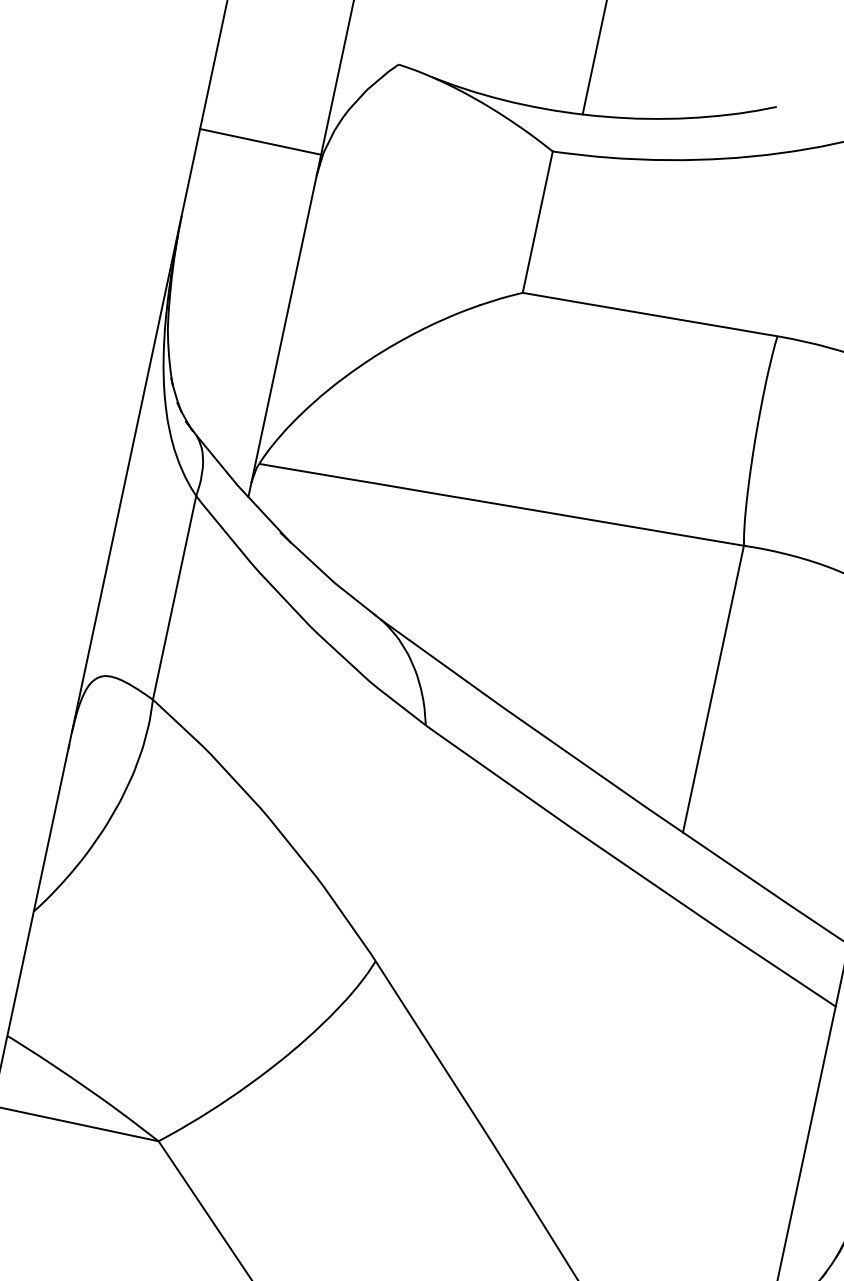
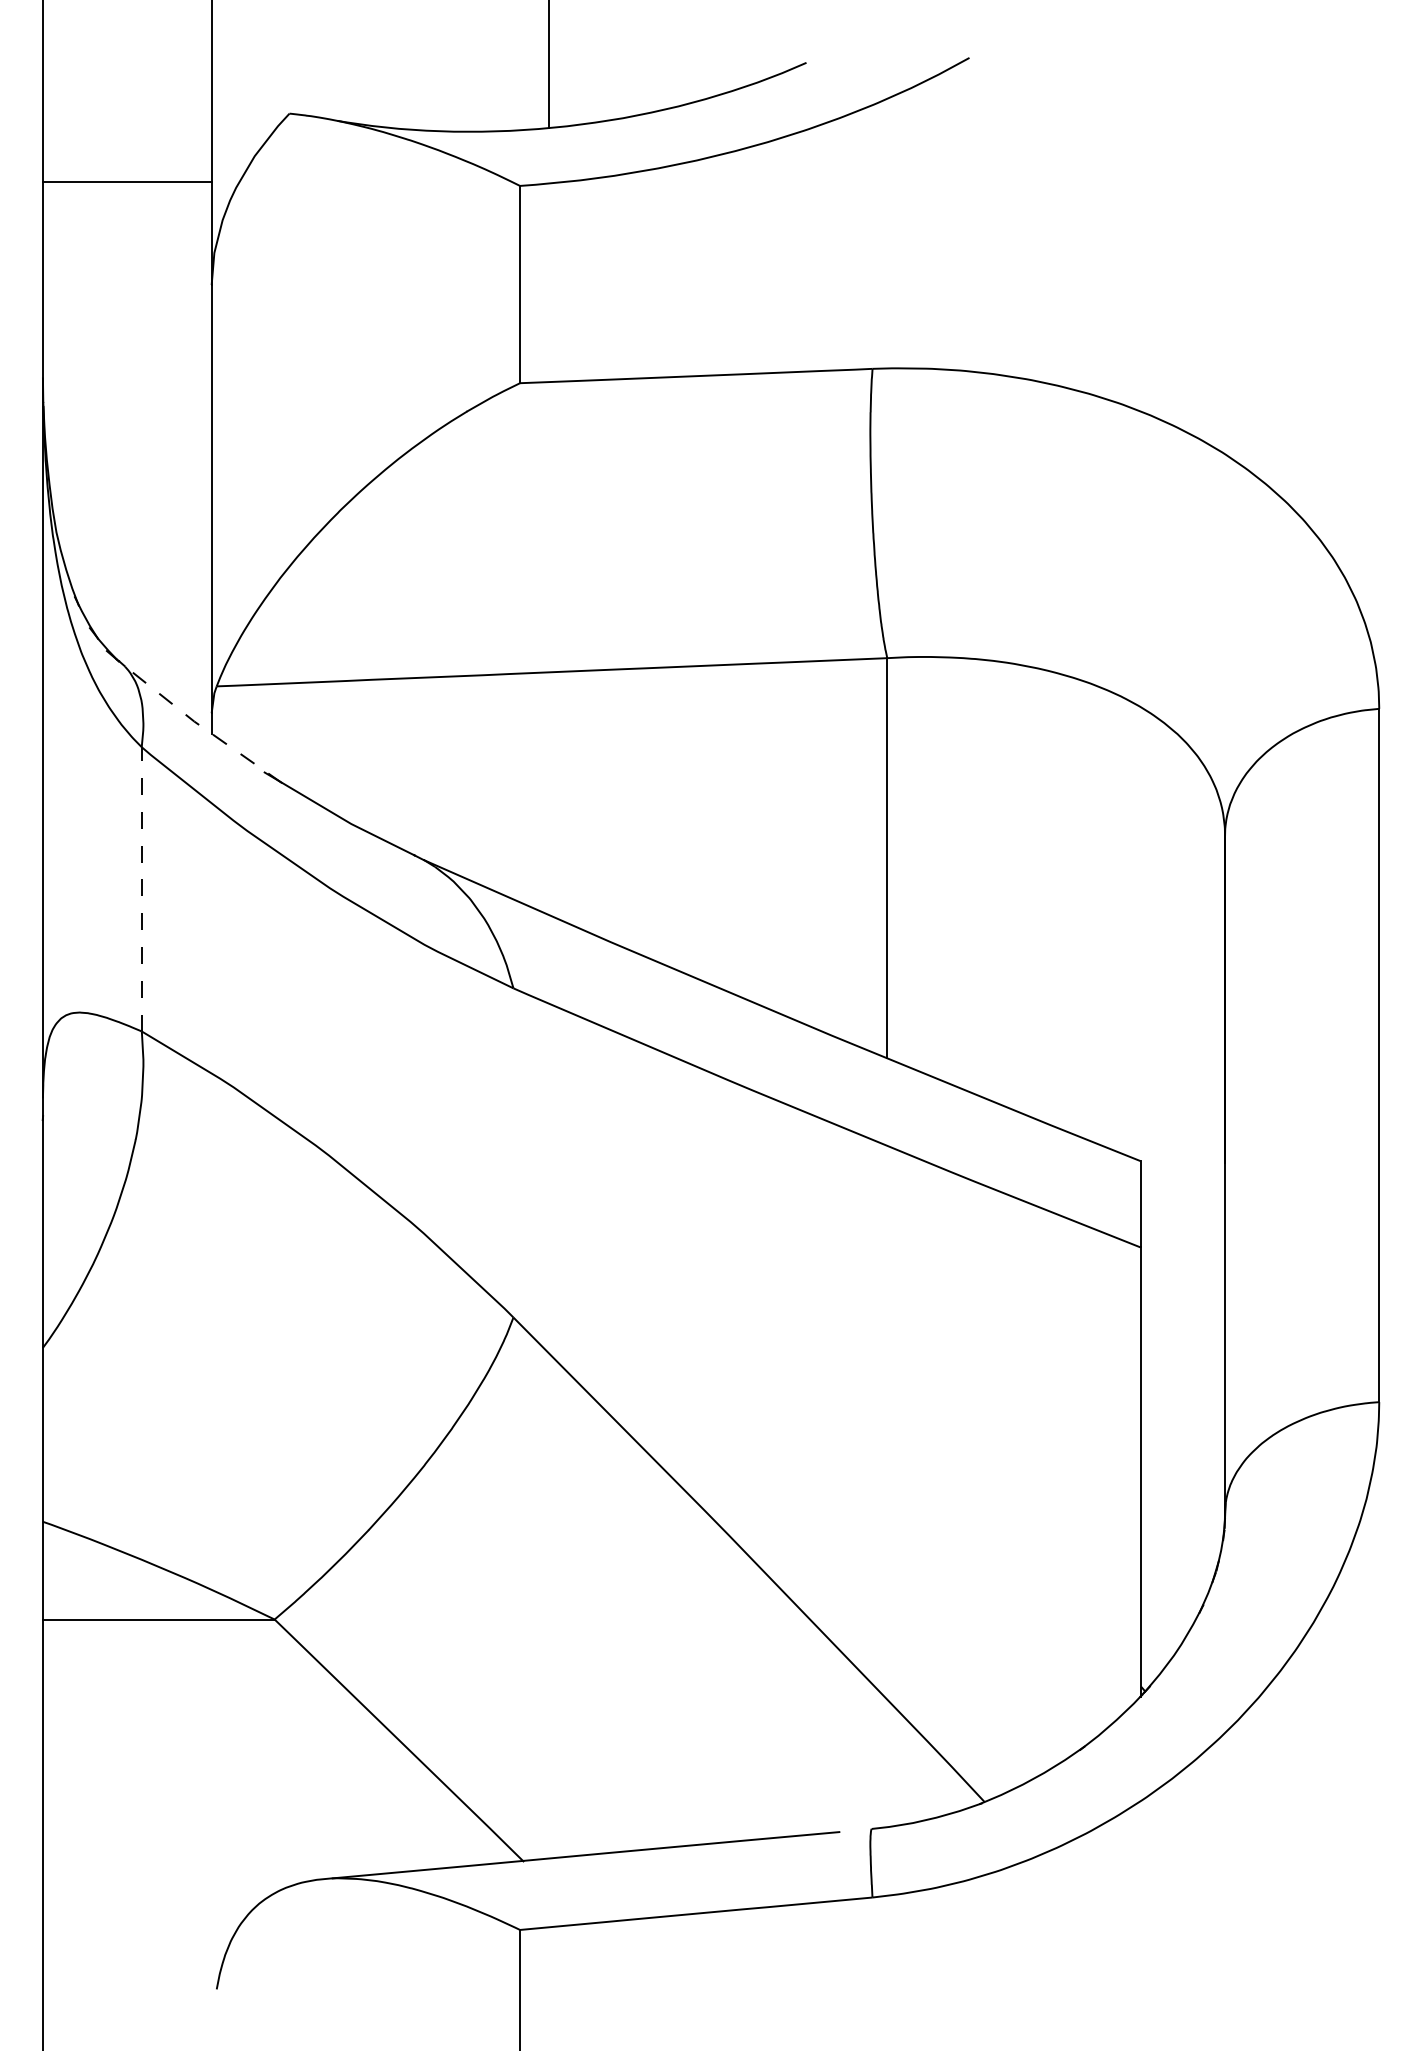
line: (260, 142) -> (126, 182), moved
line: (242, 490) -> (201, 726), solid -> dashed
line: (174, 597) -> (141, 888), solid -> dashed

